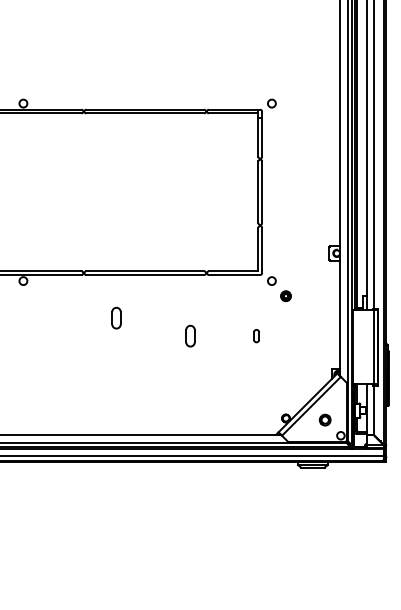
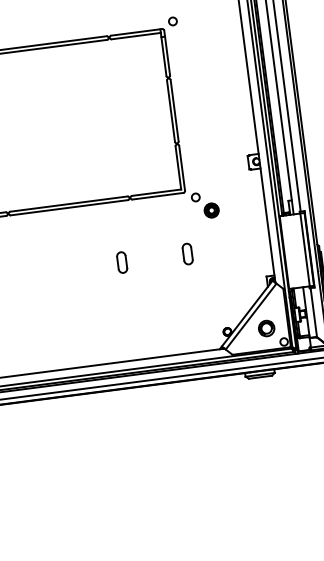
part: (285, 296) -> (211, 211), size x1.43
part: (116, 317) -> (46, 253), removed
part: (256, 335) -> (187, 253), size x1.67
part: (324, 419) -> (265, 327), size x1.43

